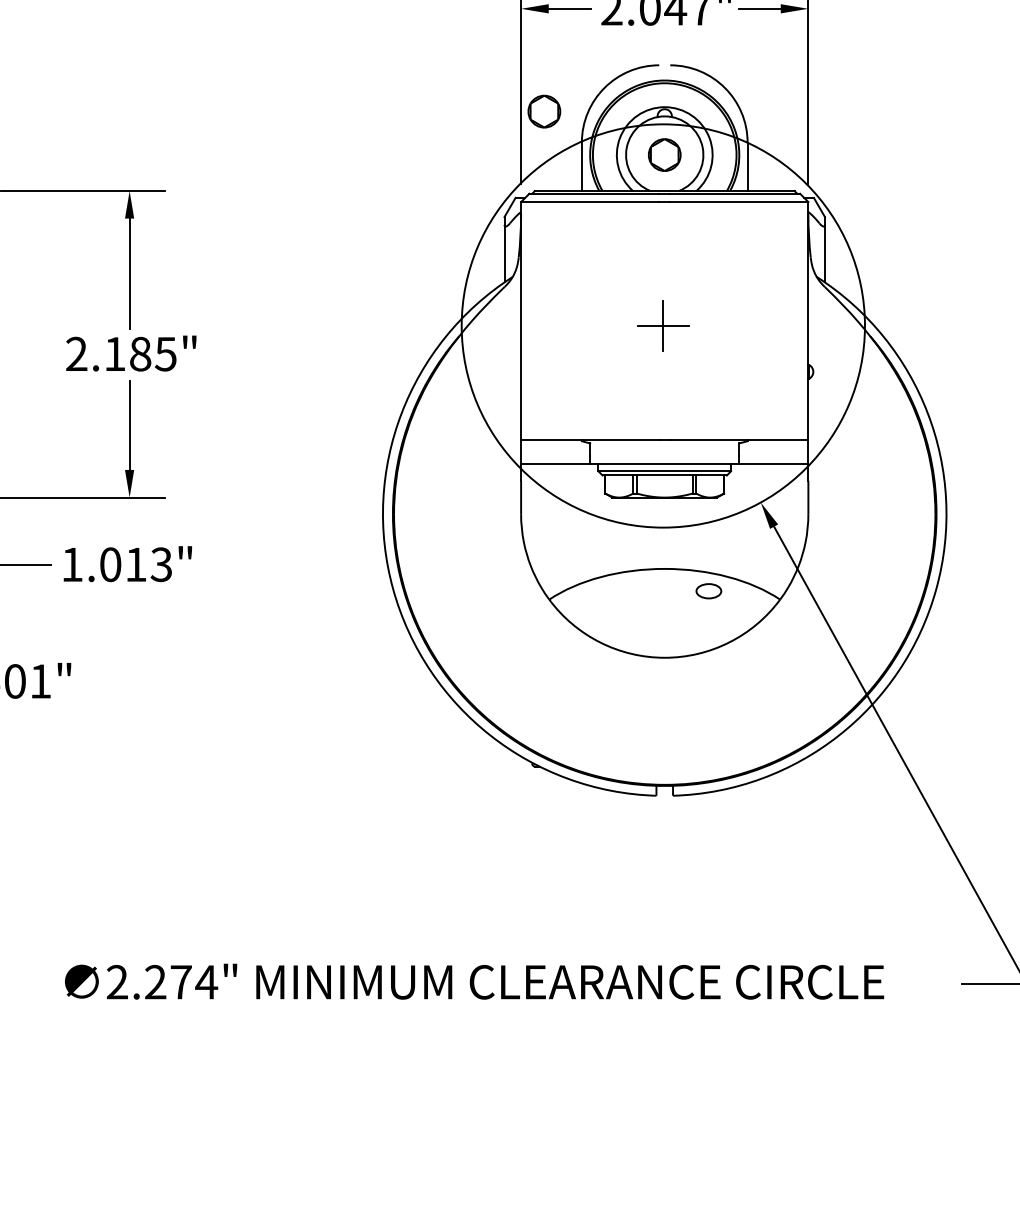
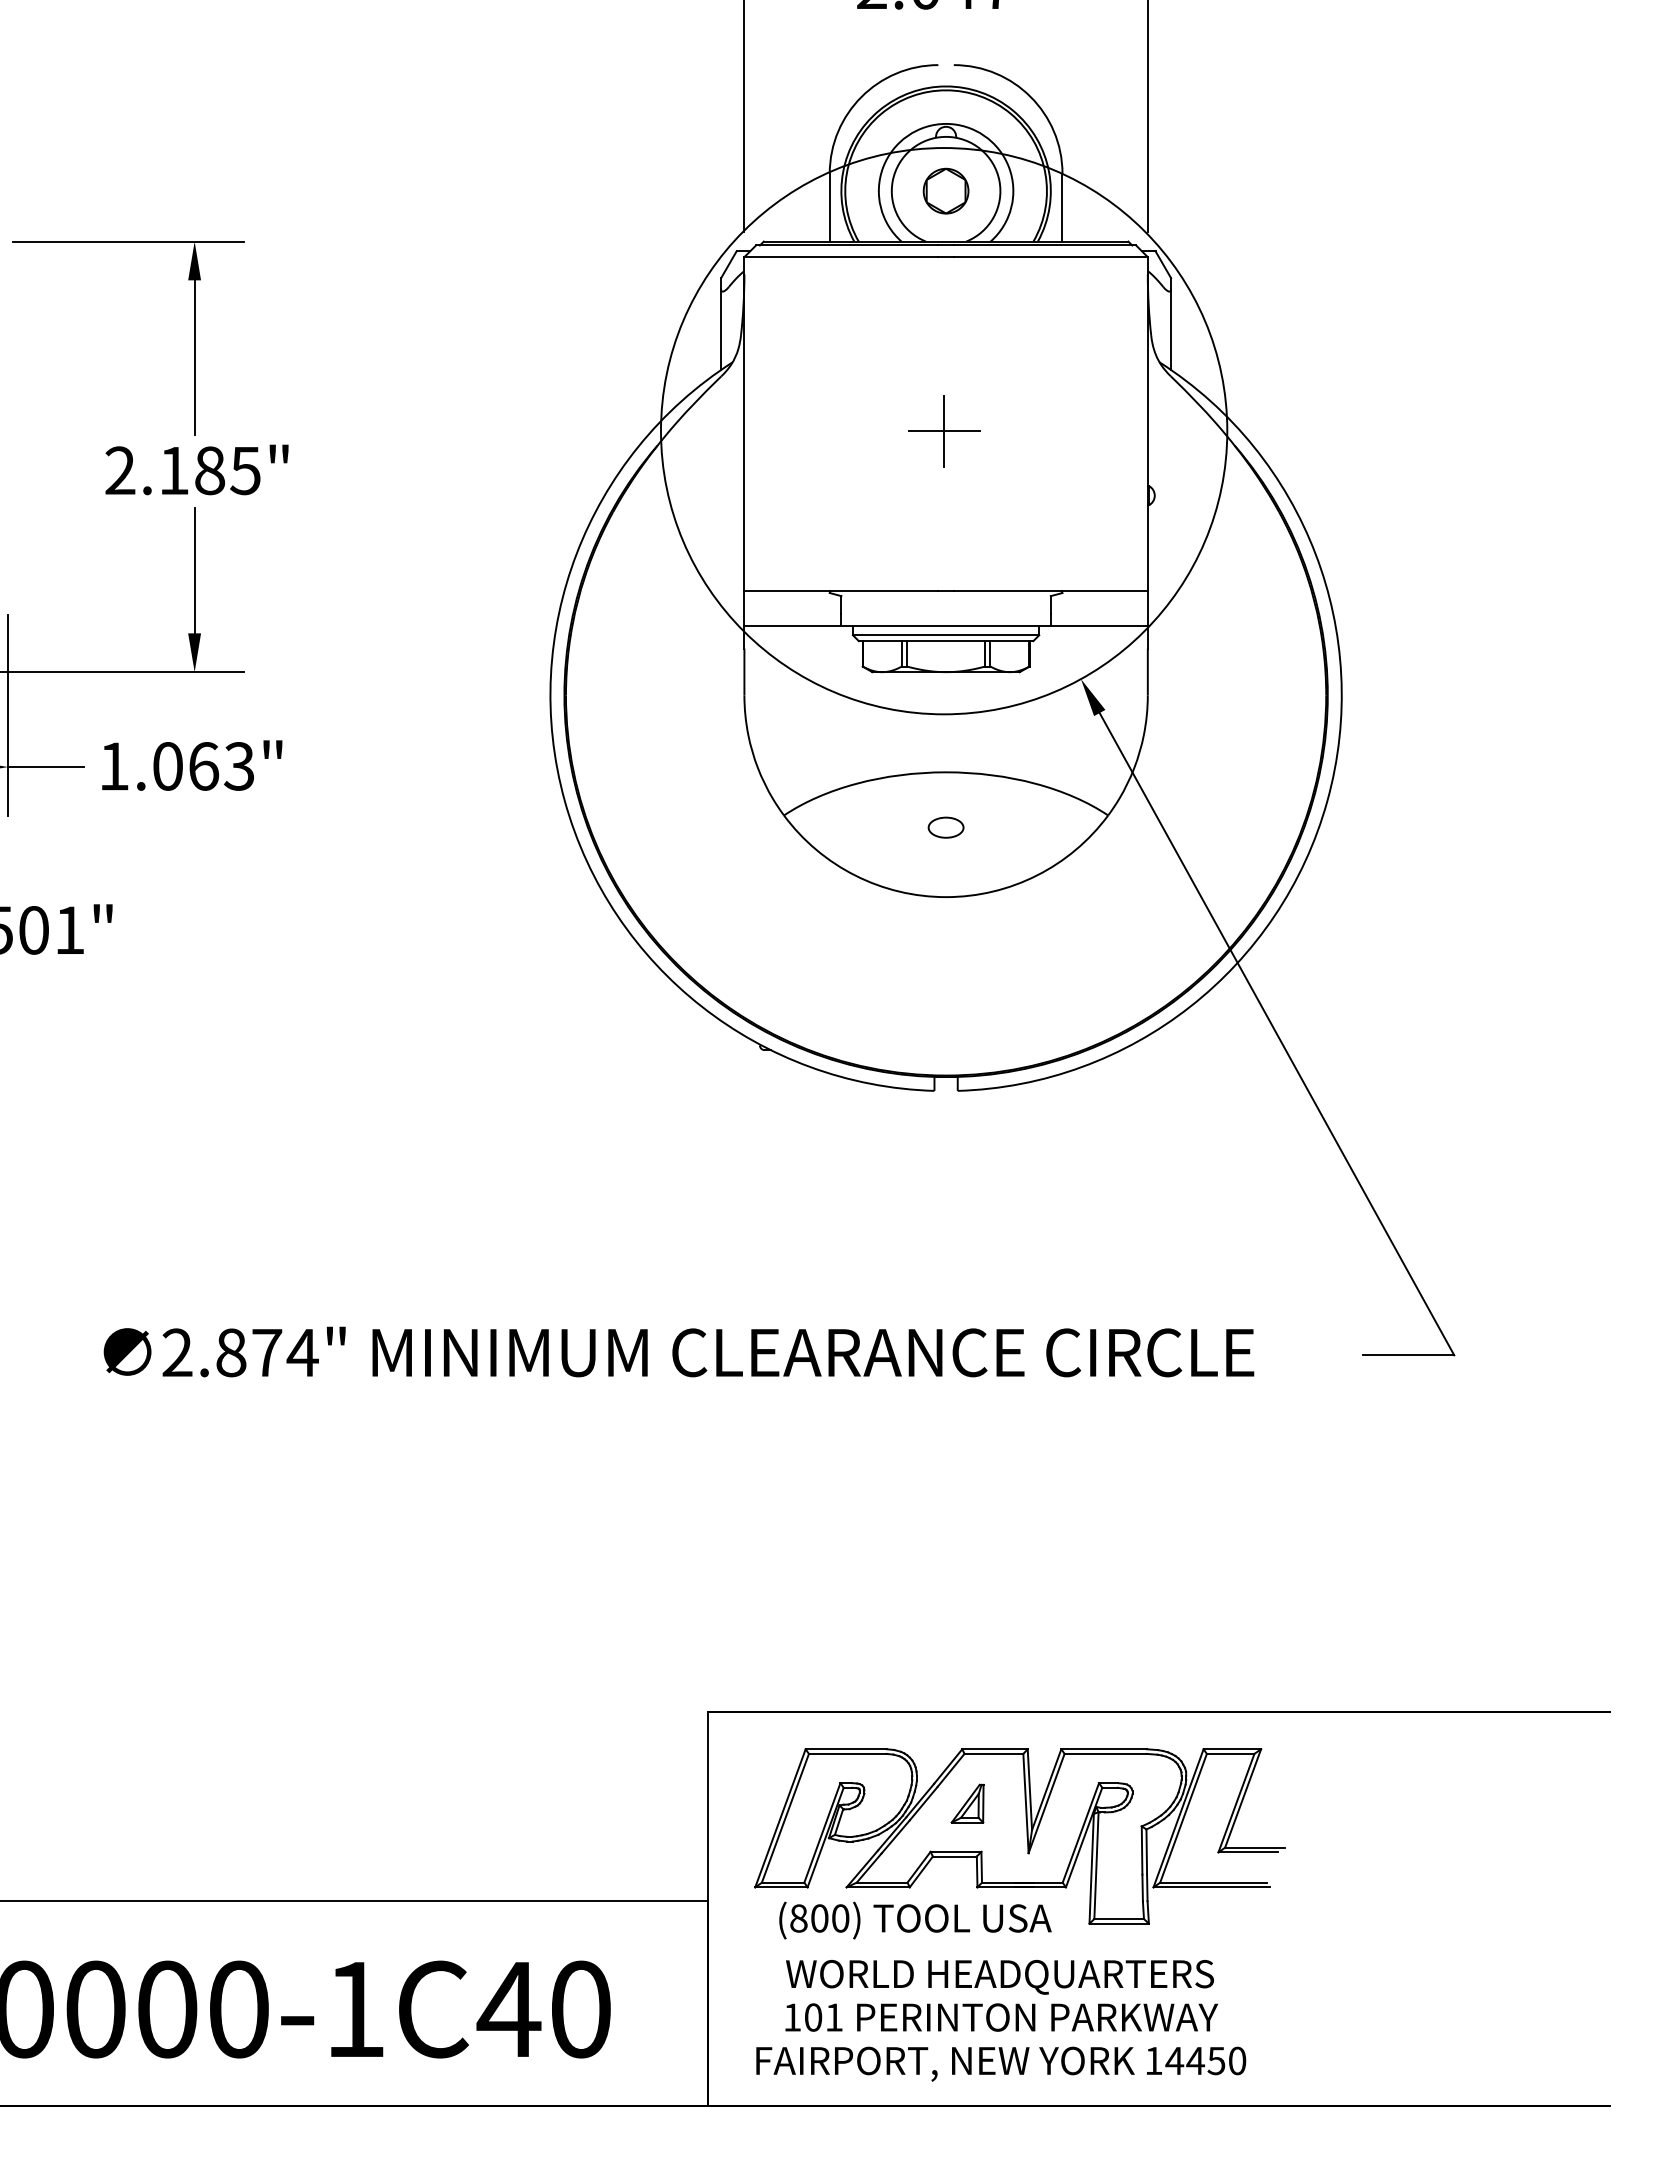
part: (543, 111) -> (776, 129), removed
text: (136, 564) -> (204, 766), 1.013" -> 1.063"
part: (708, 591) -> (945, 827), moved
text: (155, 982) -> (231, 1352), 2.274" -> 2.874"

